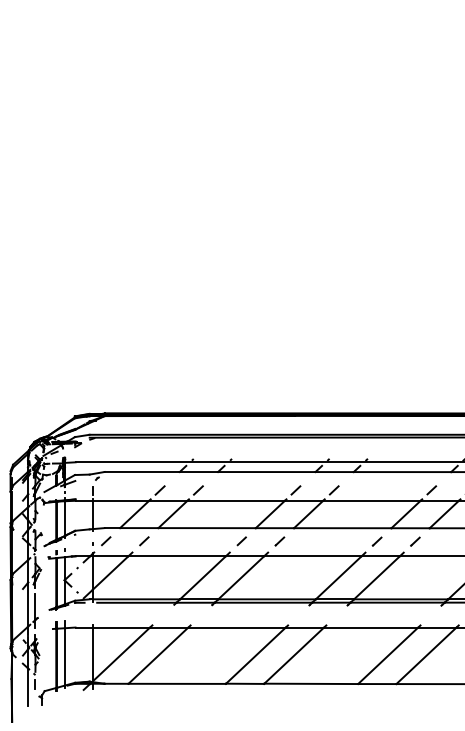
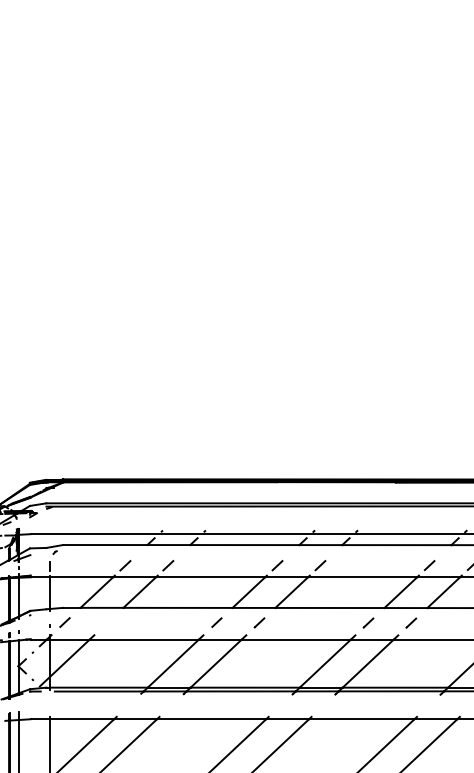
line: (144, 541) -> (107, 622), removed

